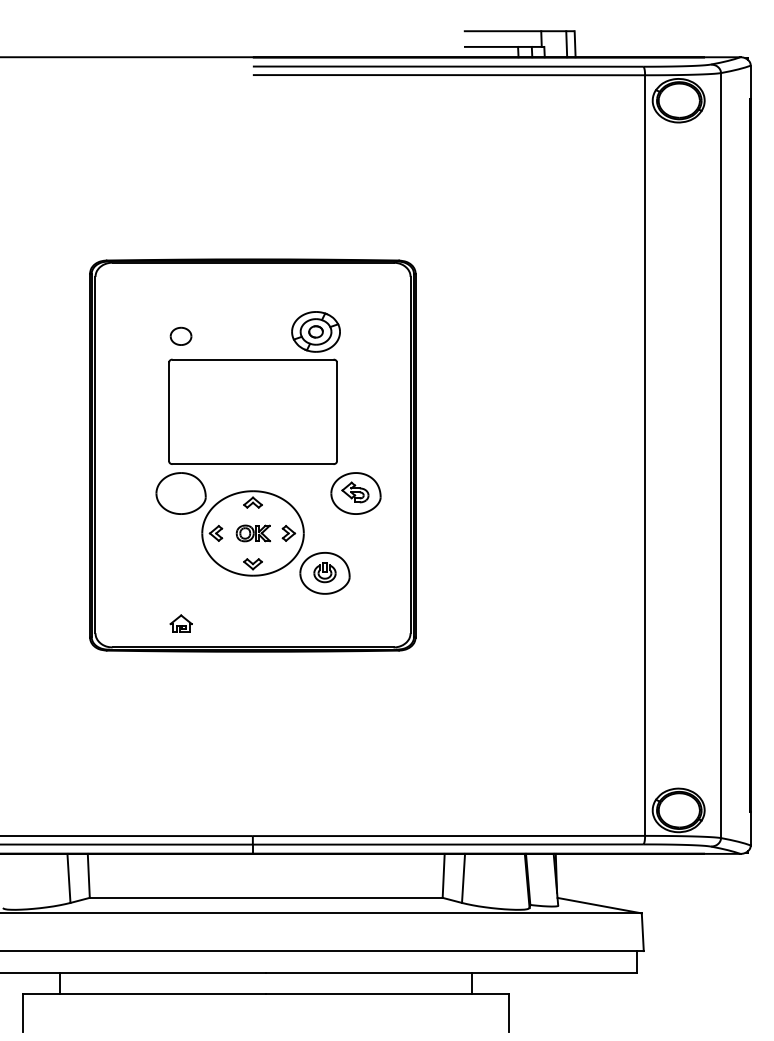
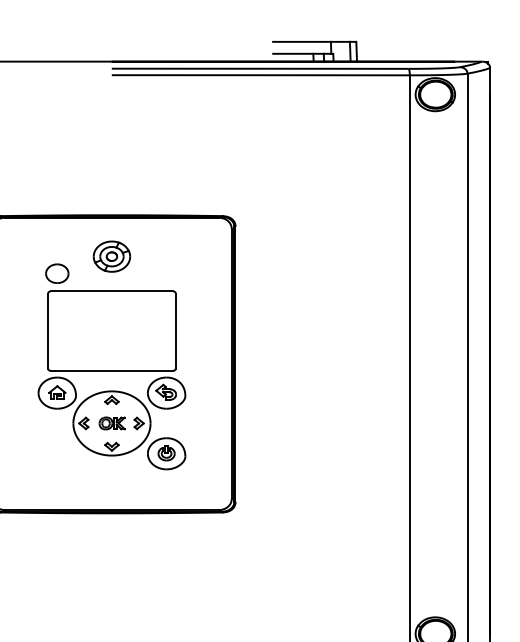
part: (315, 331) -> (111, 256), moved
part: (180, 336) -> (56, 273), size x1.43
part: (355, 493) -> (166, 393), moved
part: (180, 623) -> (56, 392), moved

